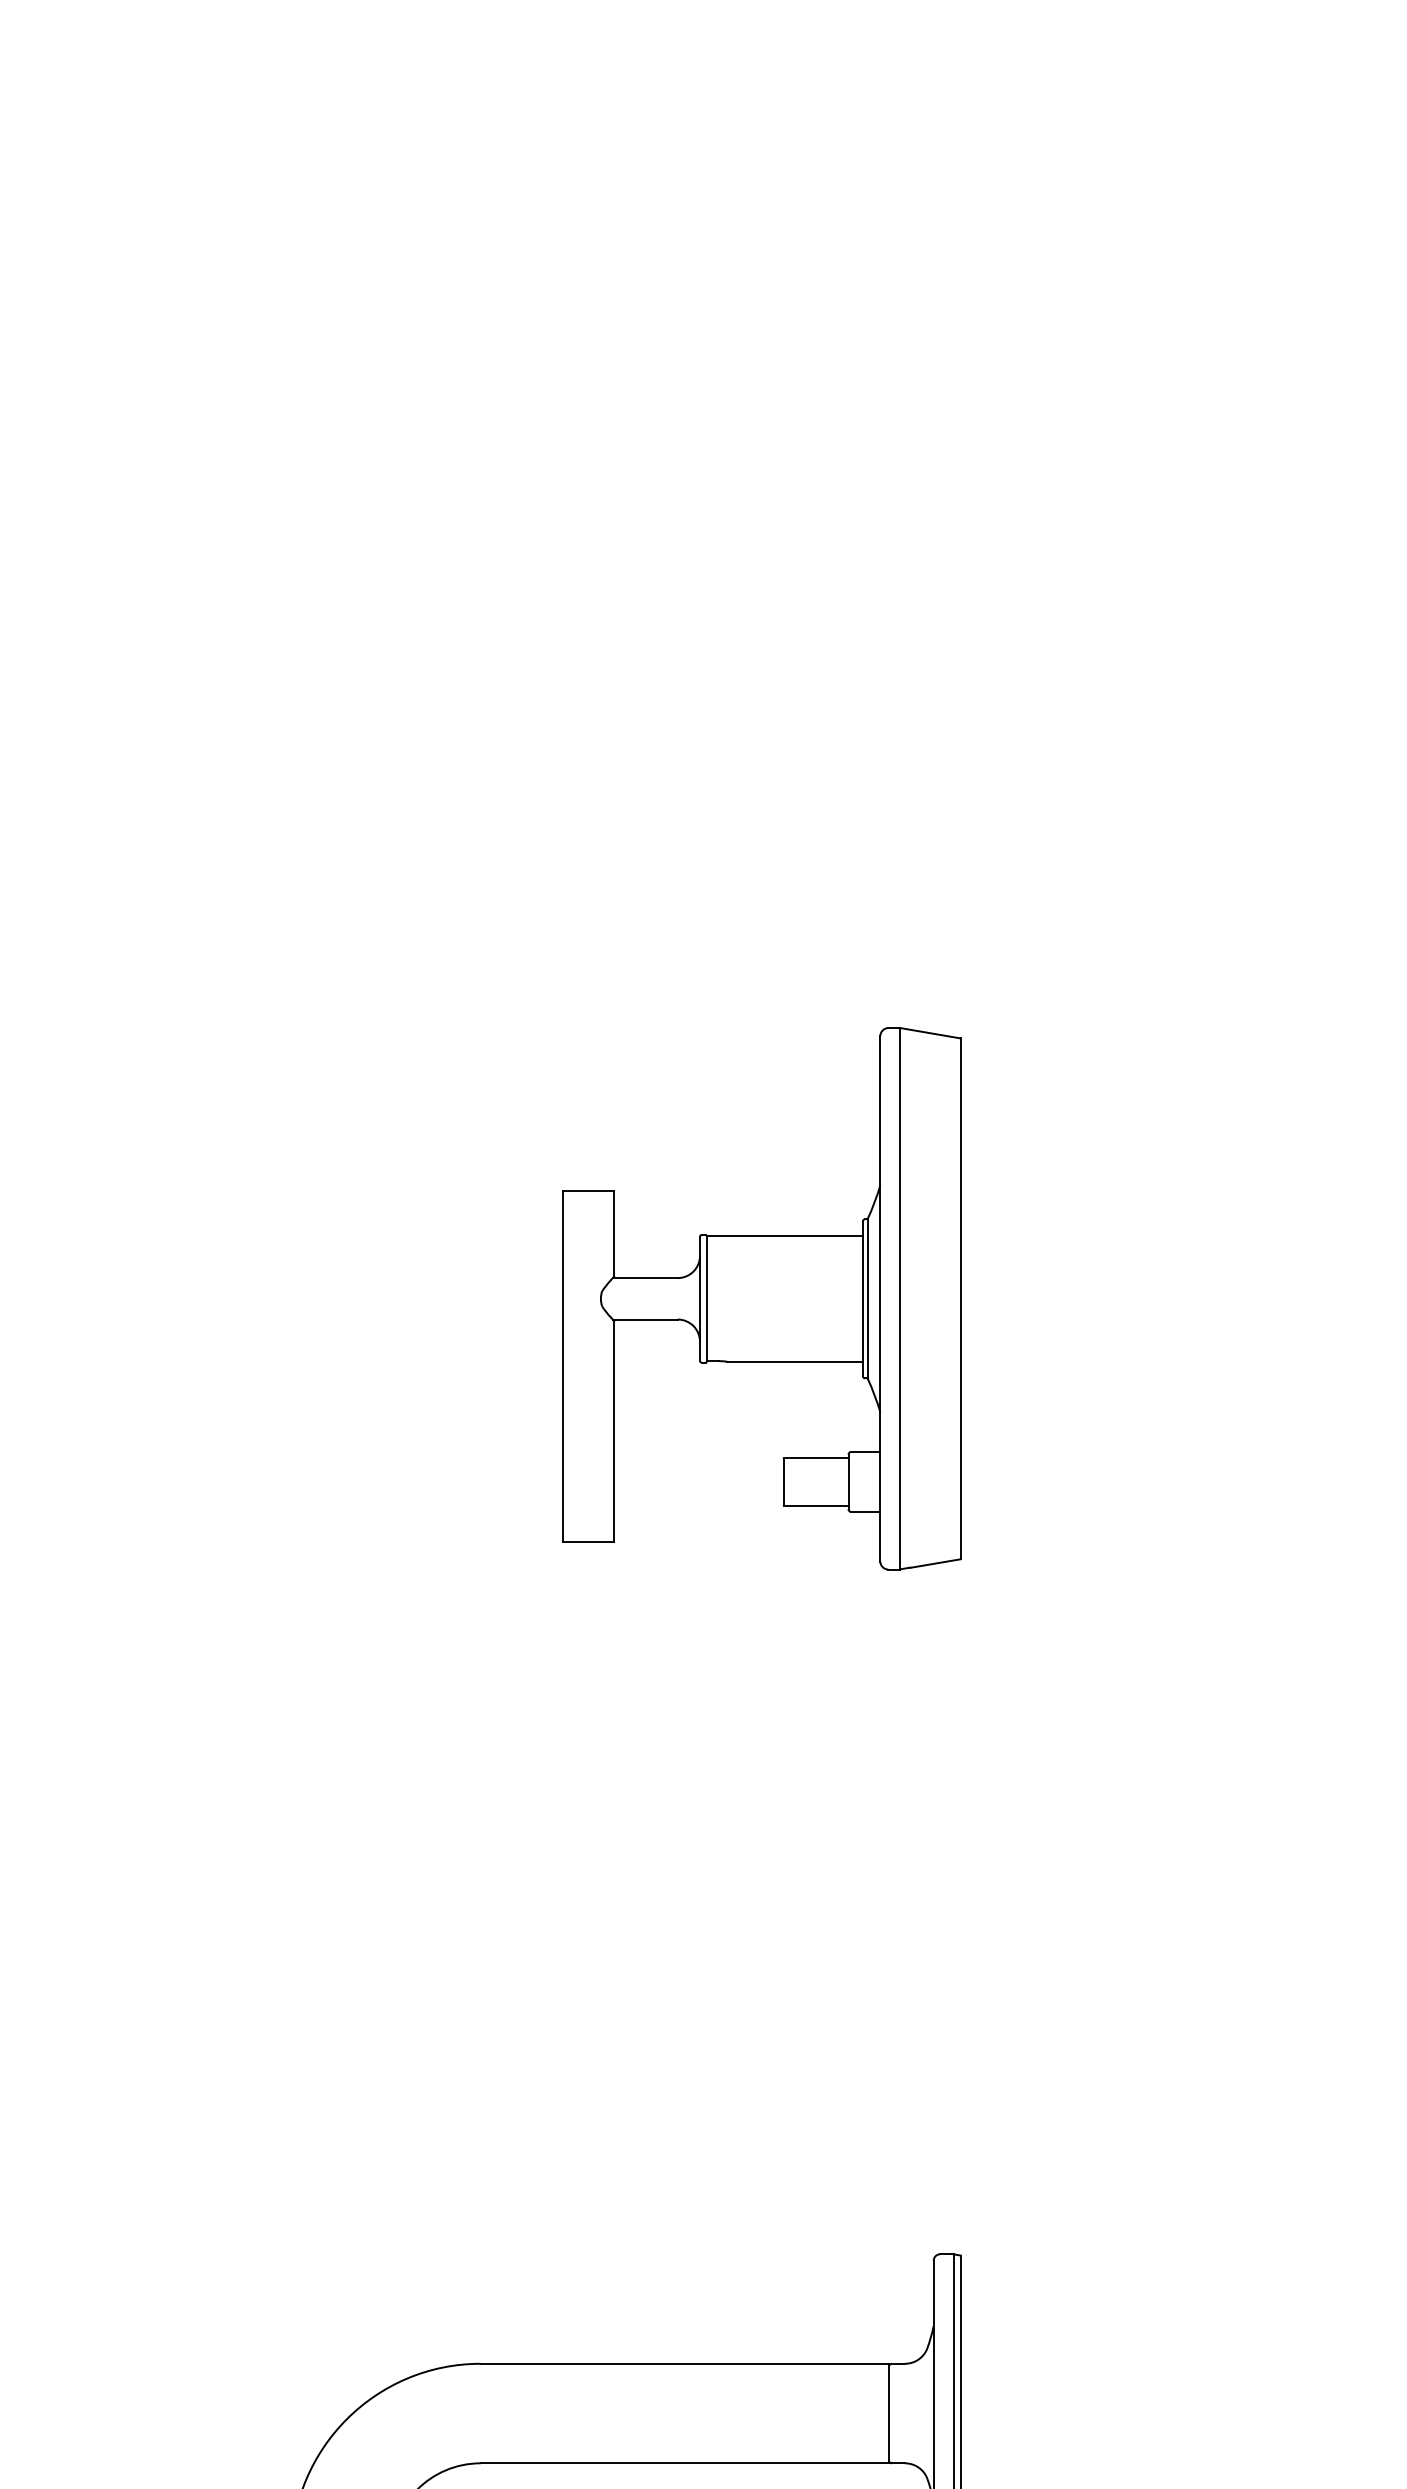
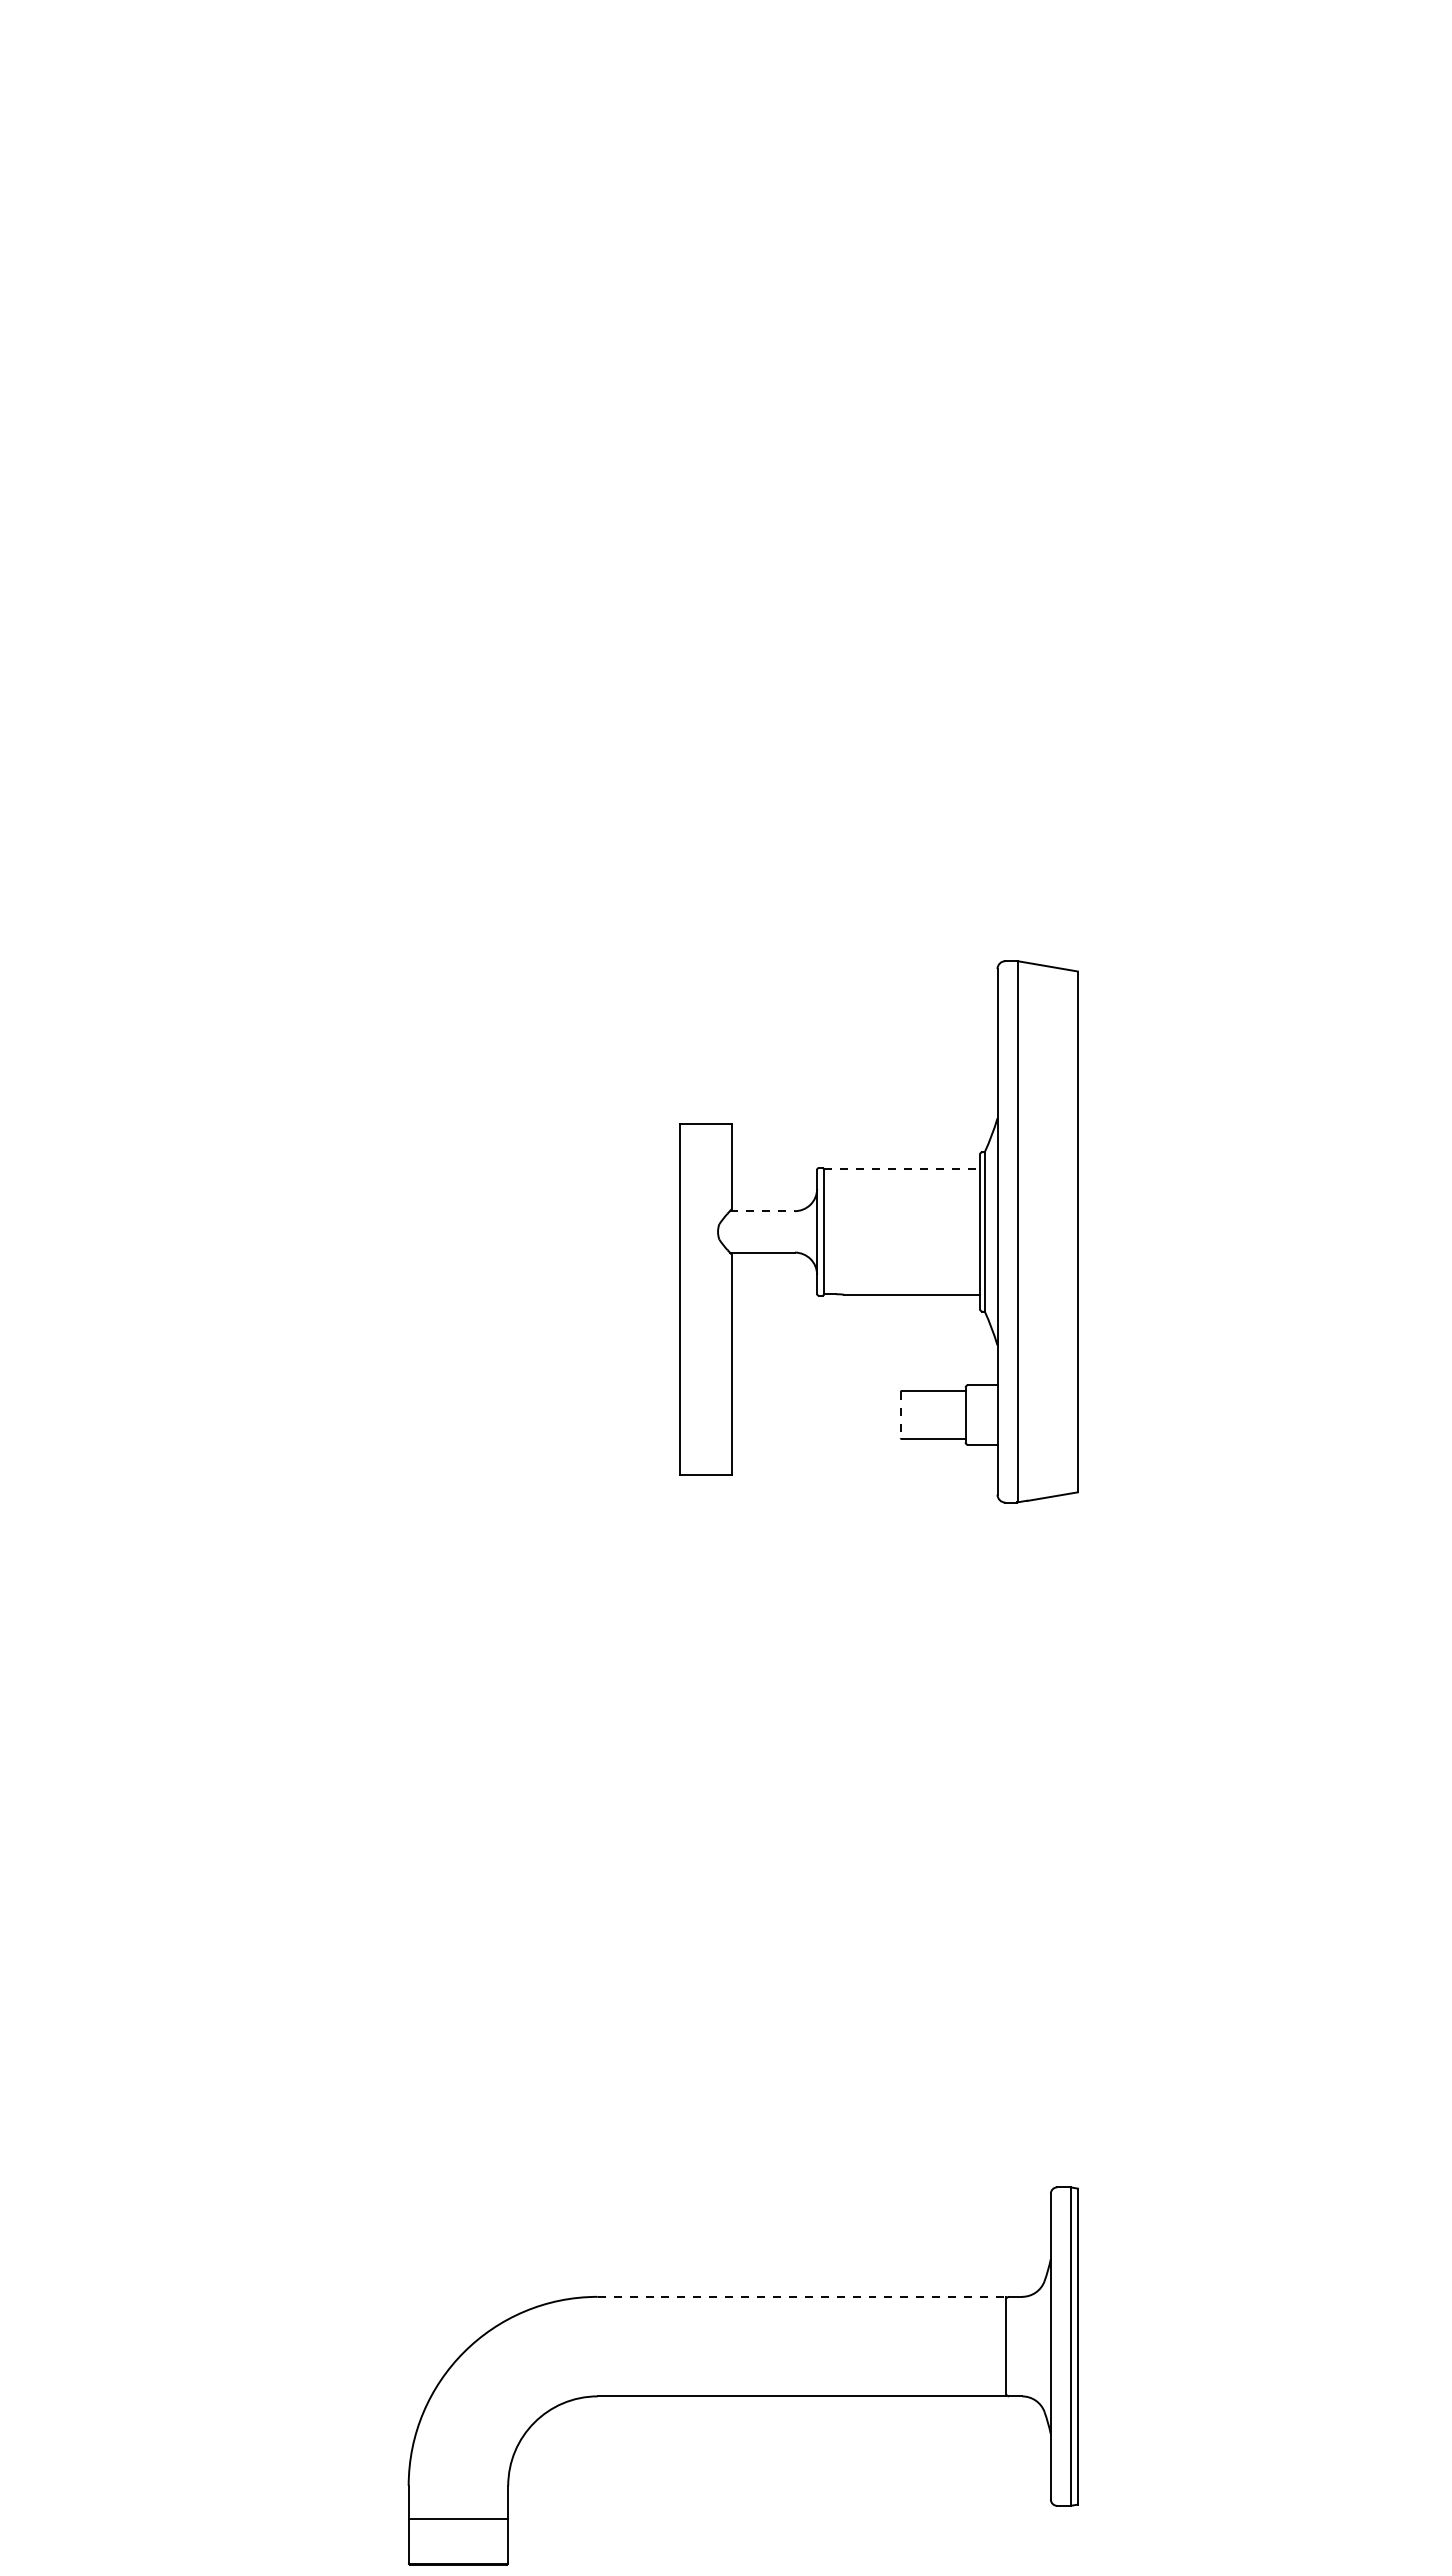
line: (785, 1236) -> (902, 1169), solid -> dashed
line: (646, 1278) -> (763, 1211), solid -> dashed
line: (783, 1482) -> (900, 1415), solid -> dashed
line: (685, 2363) -> (802, 2296), solid -> dashed

